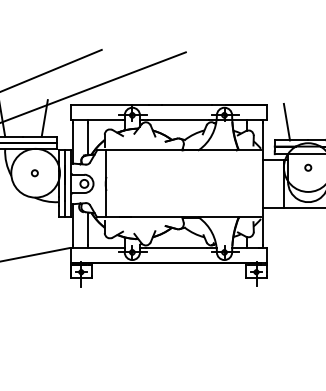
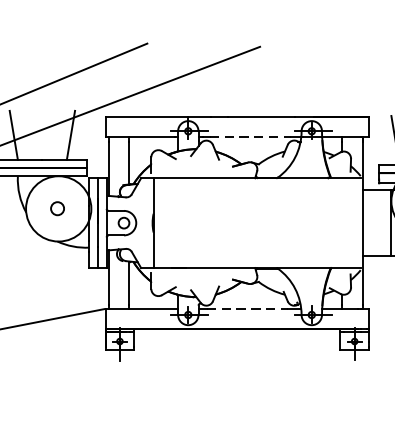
line: (179, 119) -> (251, 136), solid -> dashed
circle: (34, 173) -> (57, 209), size x1.6
line: (176, 247) -> (247, 308), solid -> dashed

